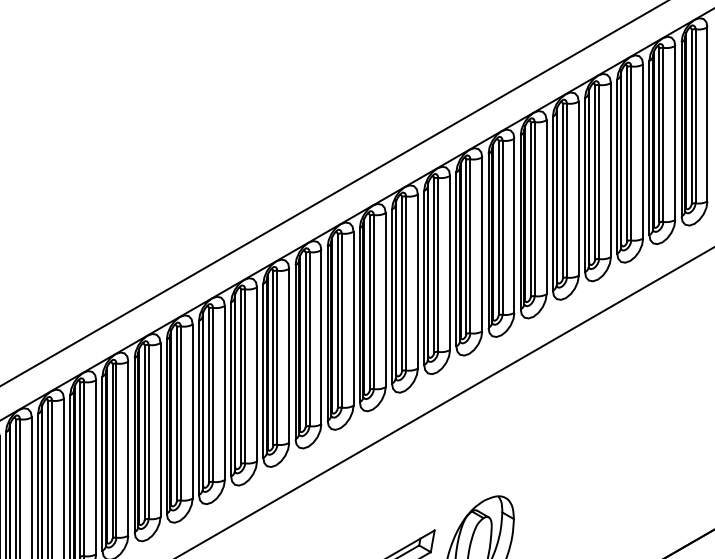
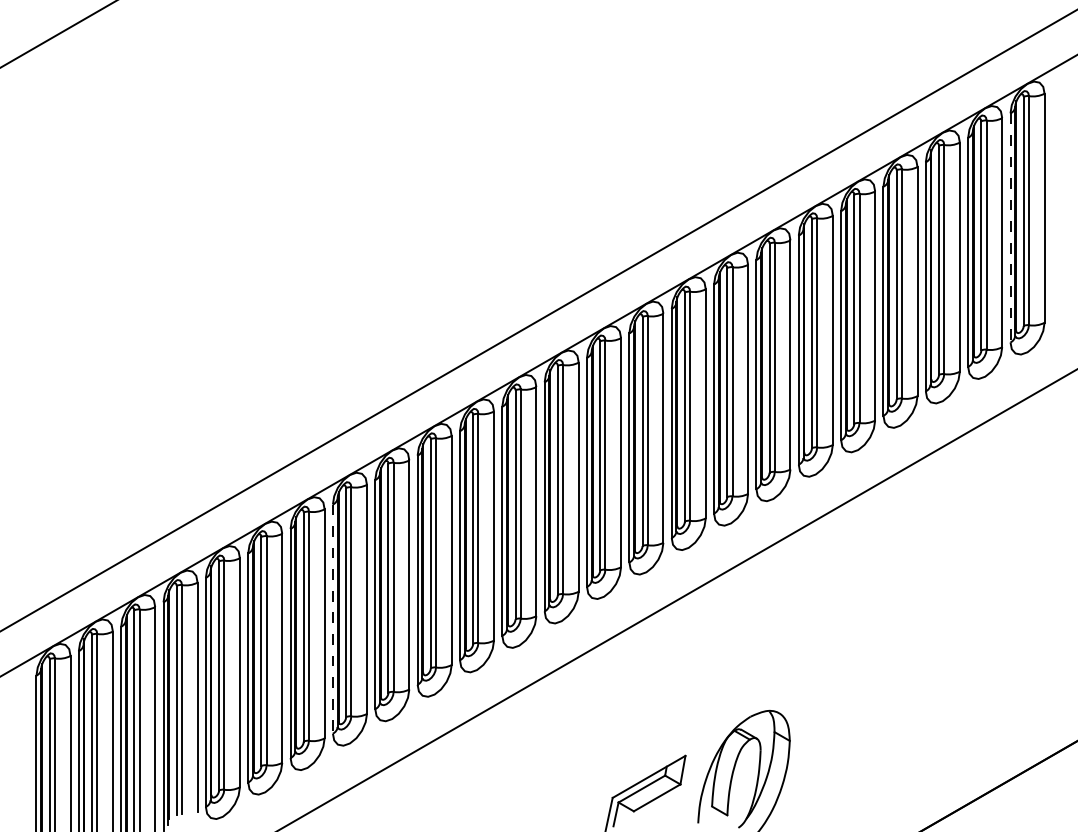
line: (681, 129) -> (1010, 227), solid -> dashed
line: (166, 426) -> (332, 619), solid -> dashed

